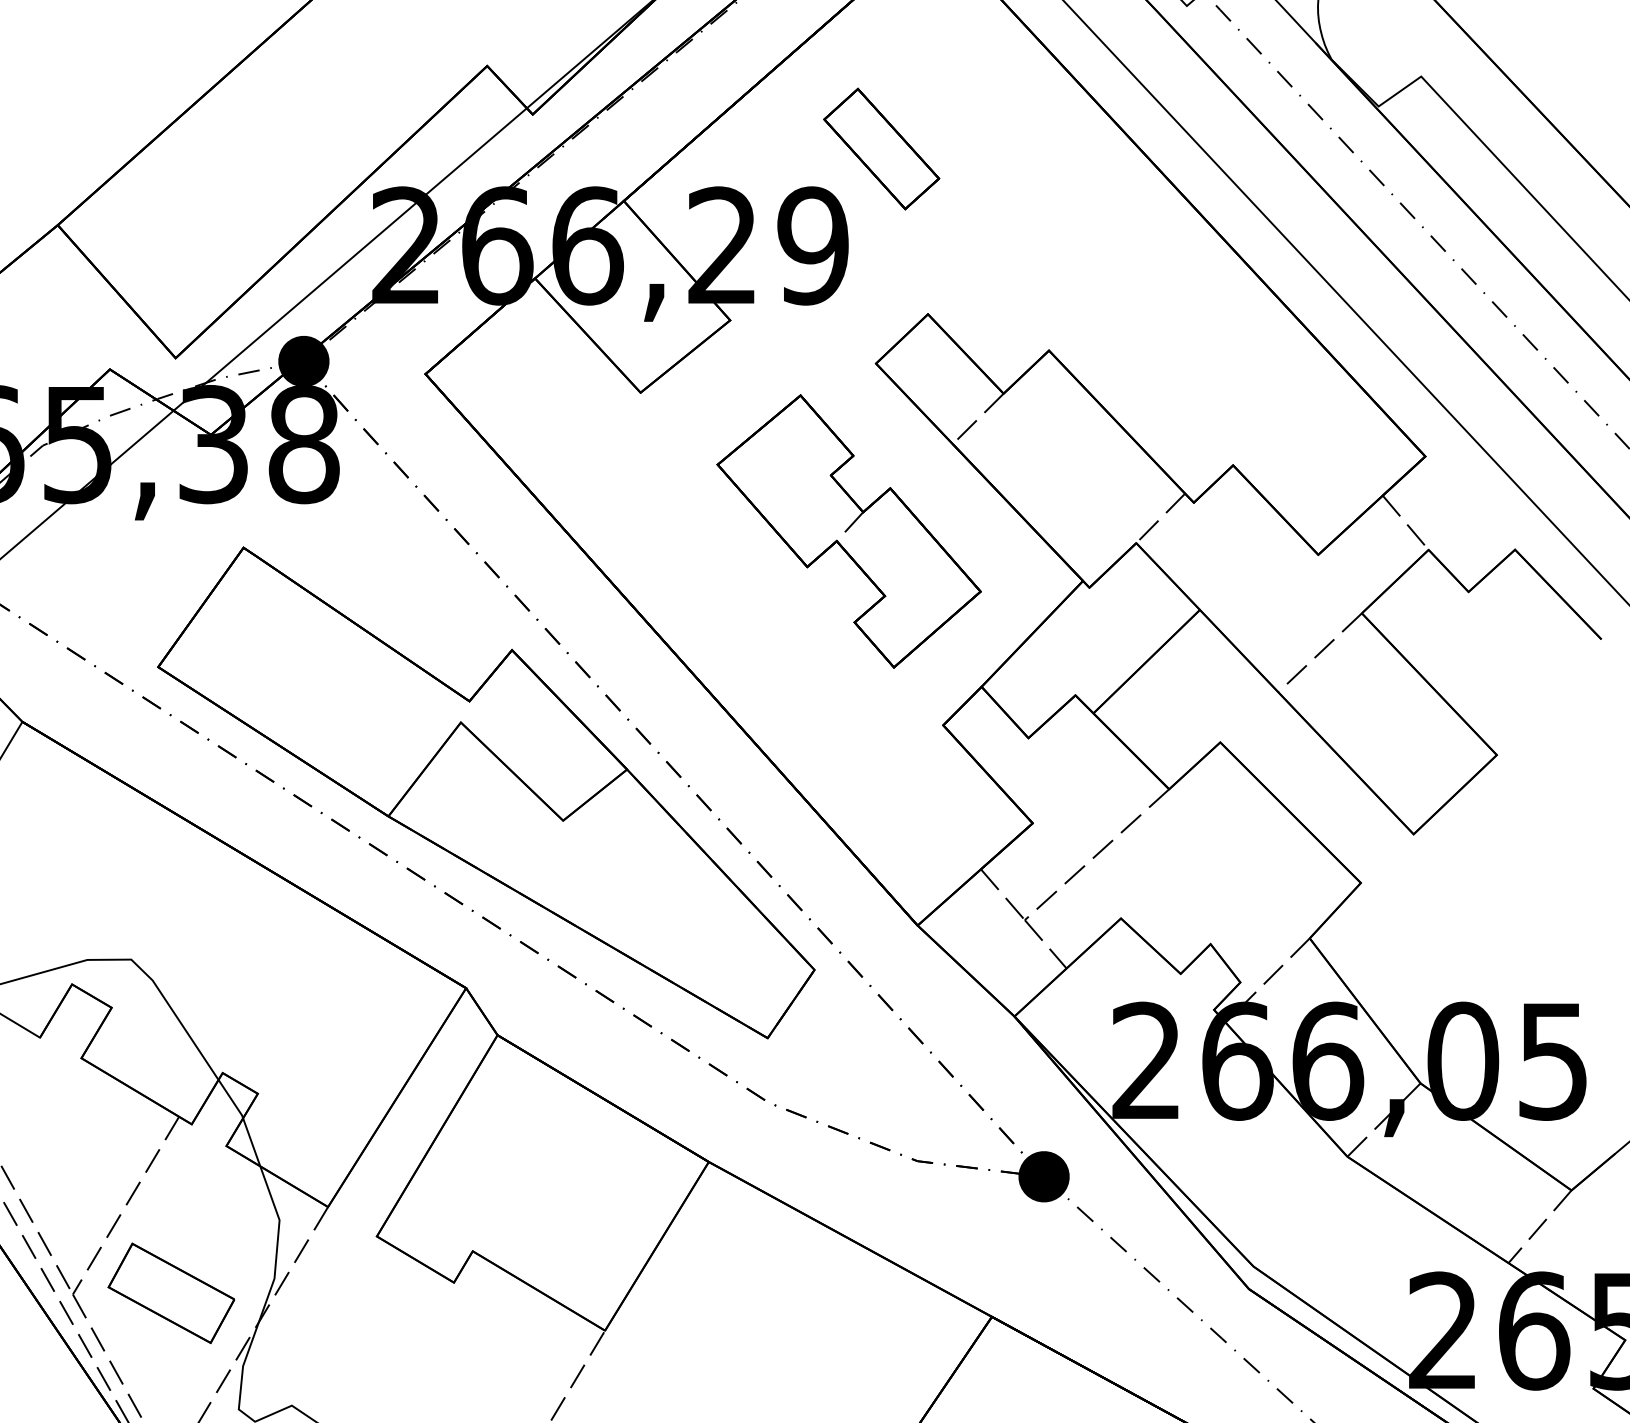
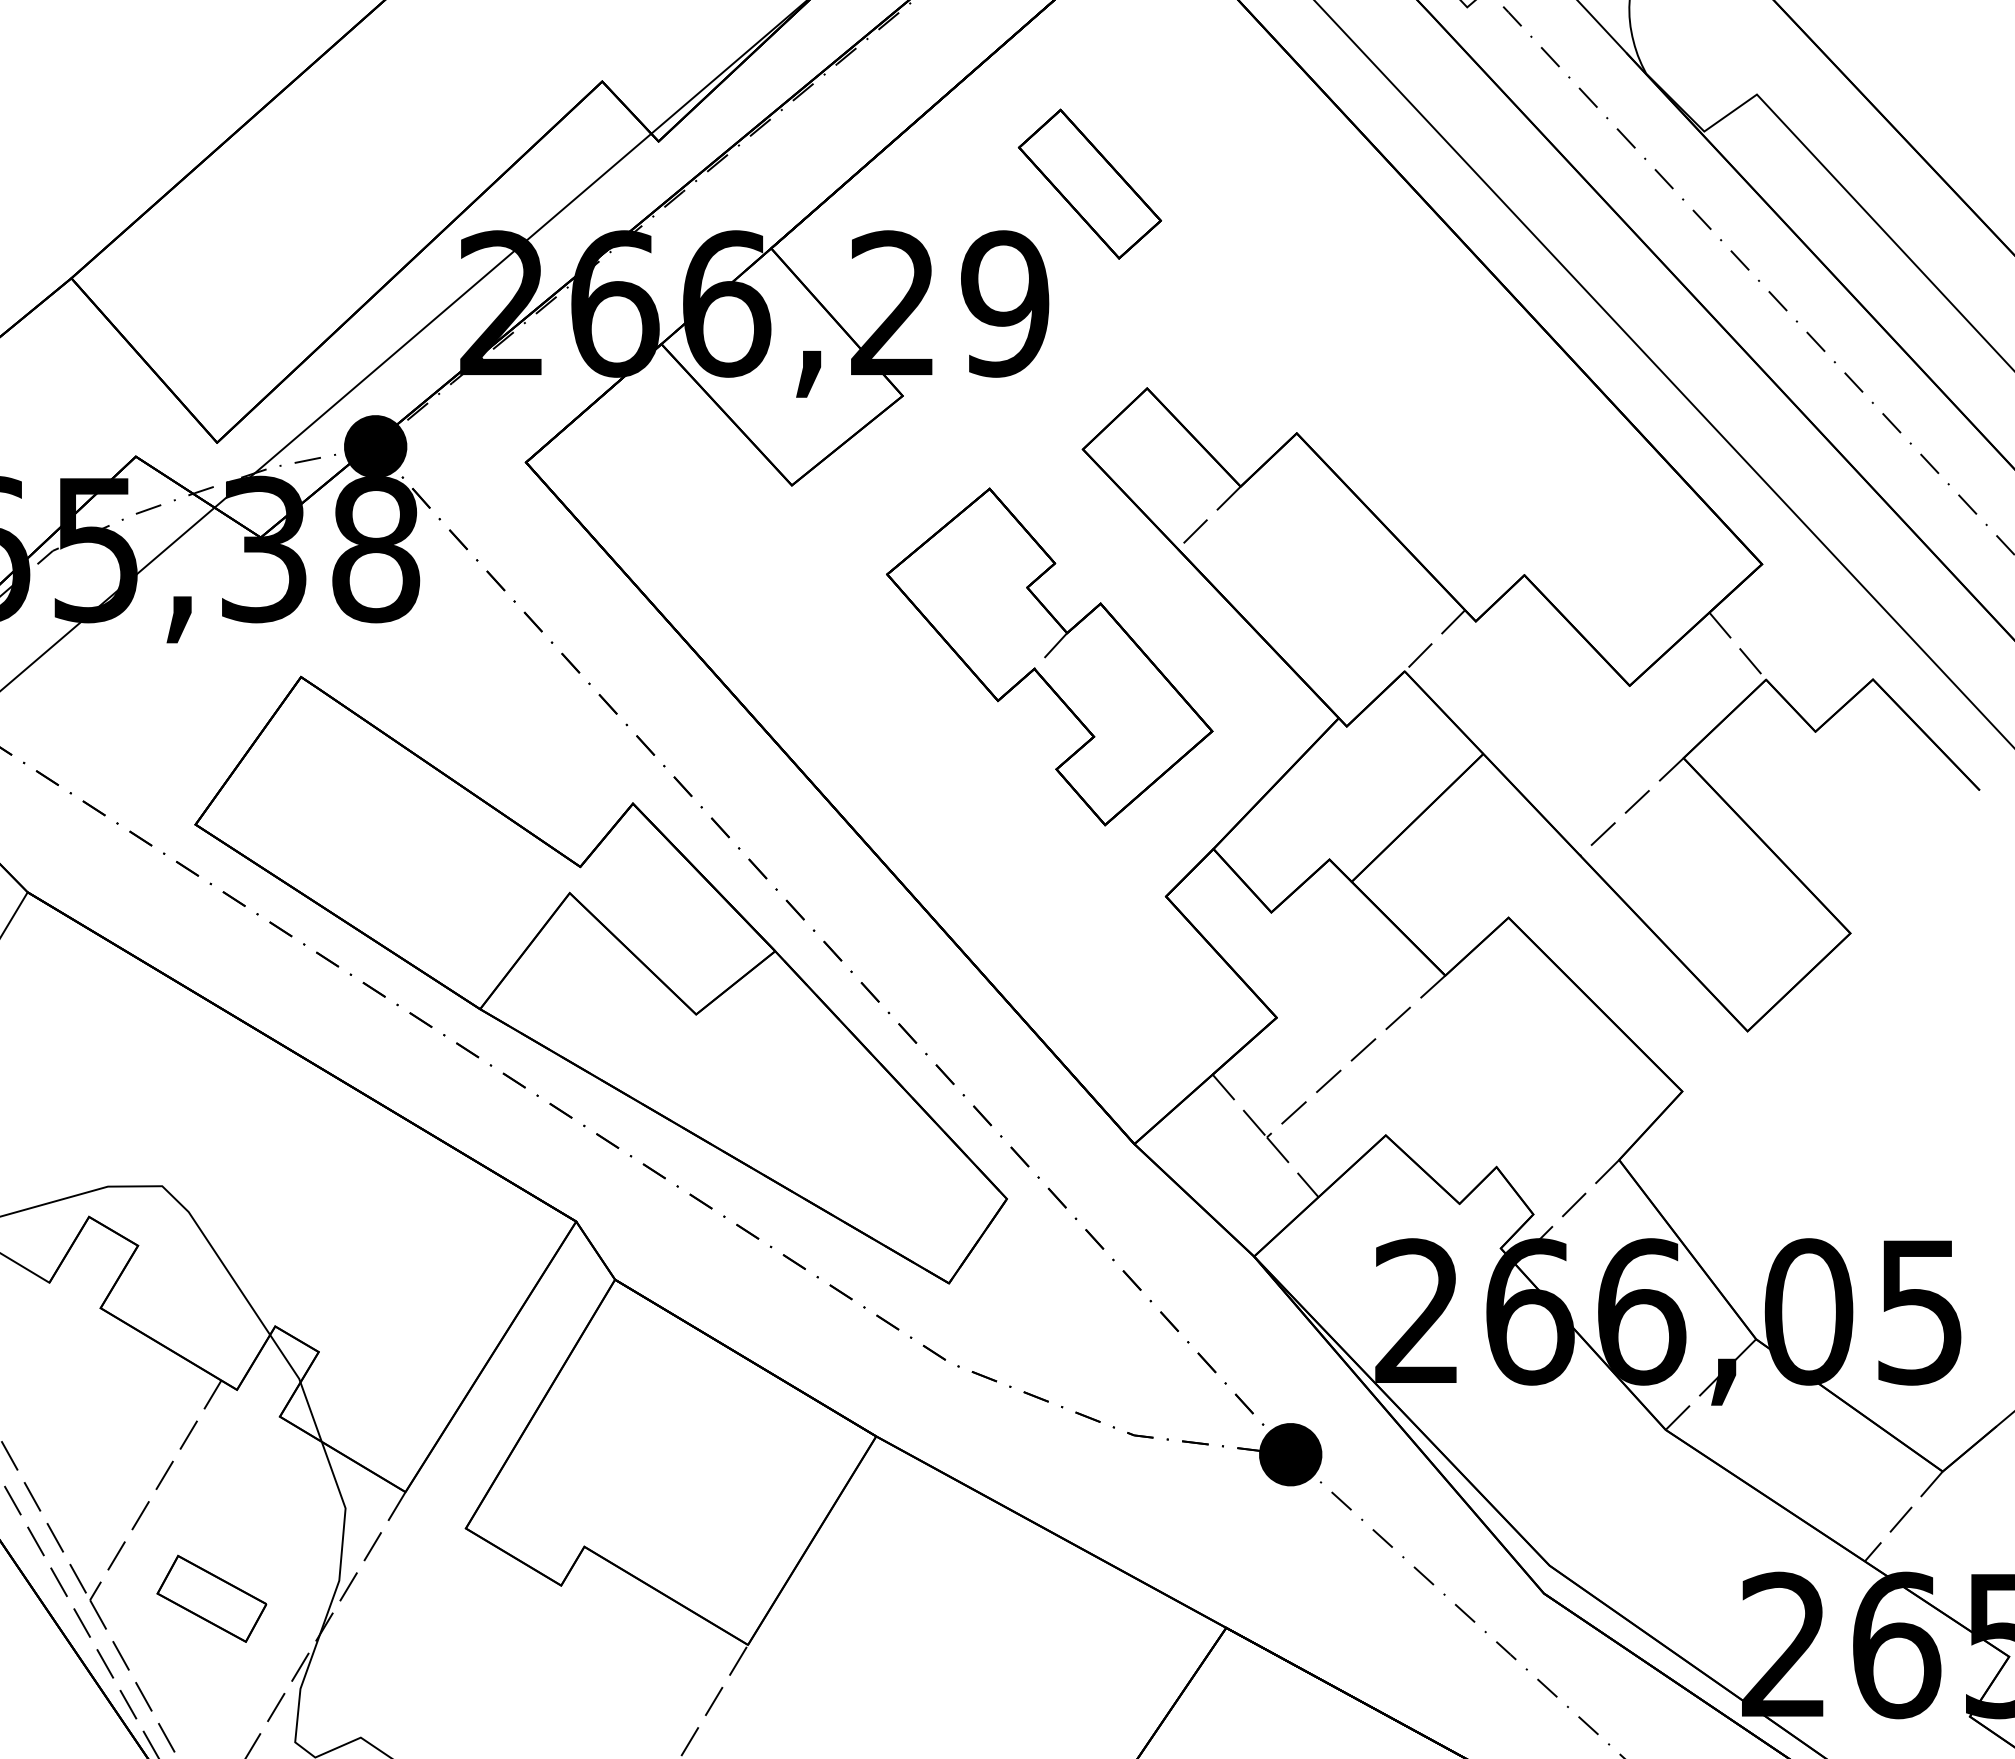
part: (171, 1293) -> (211, 1598), size x0.7

